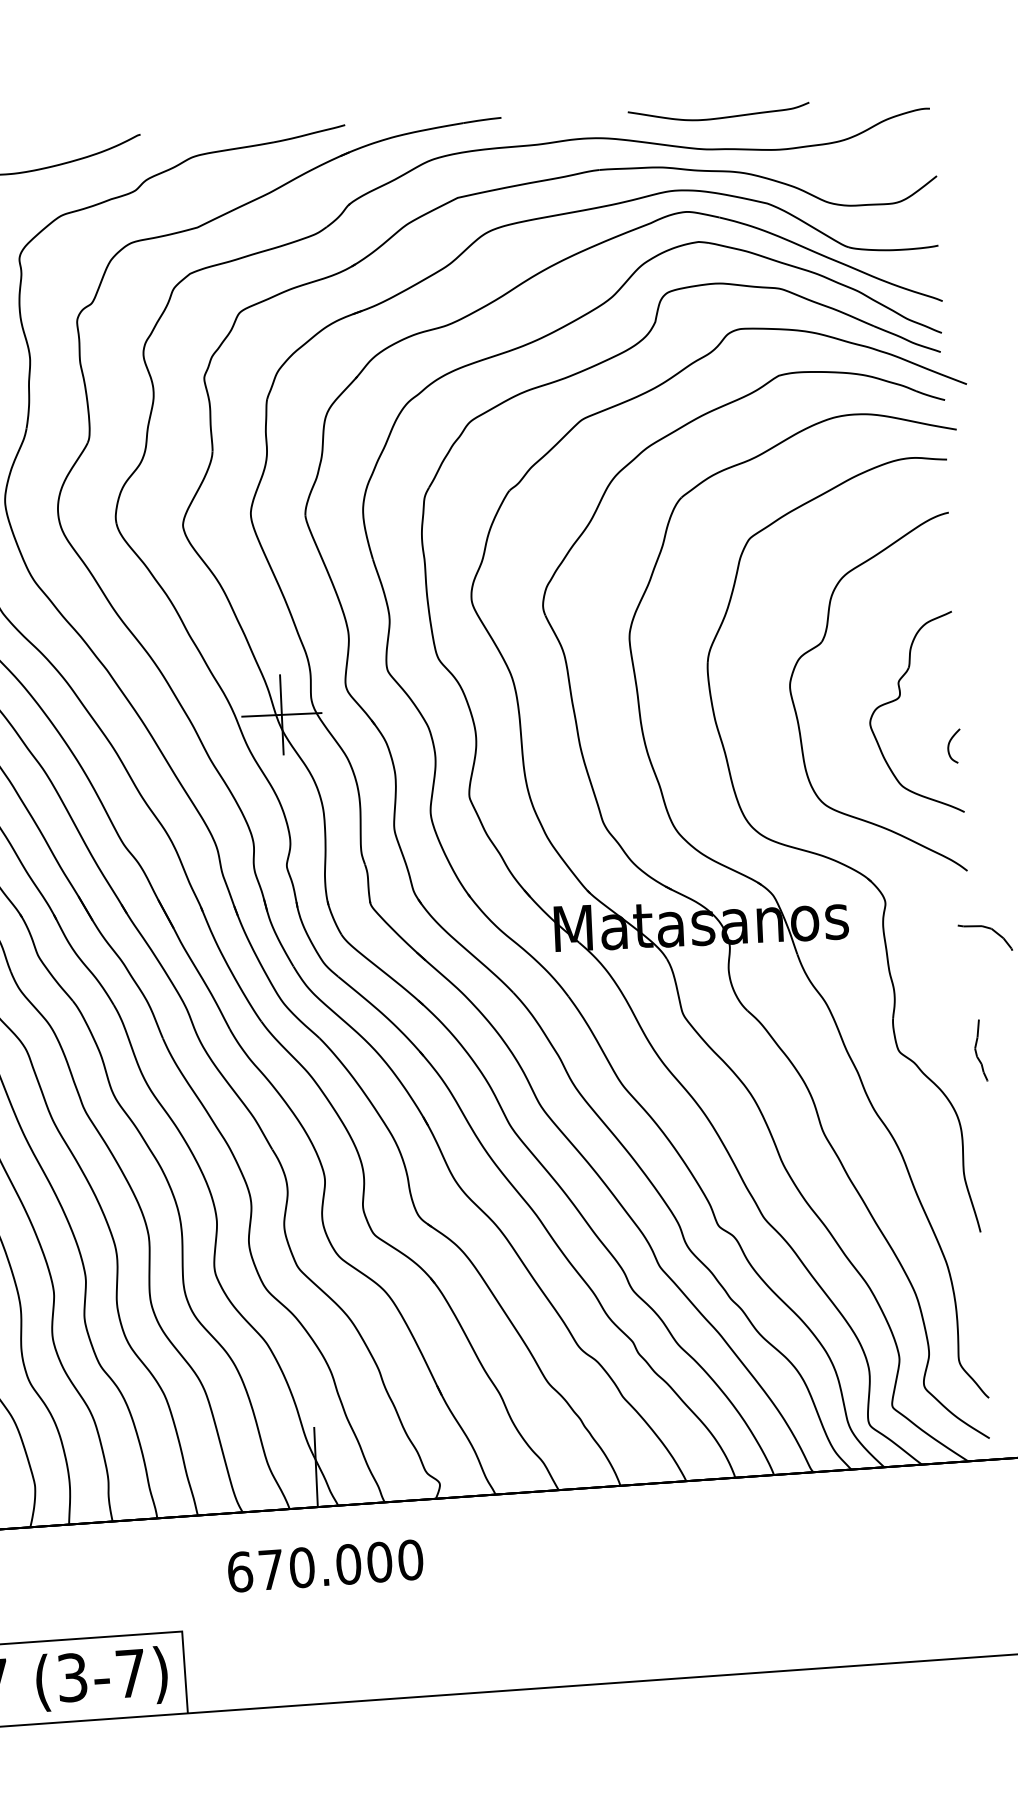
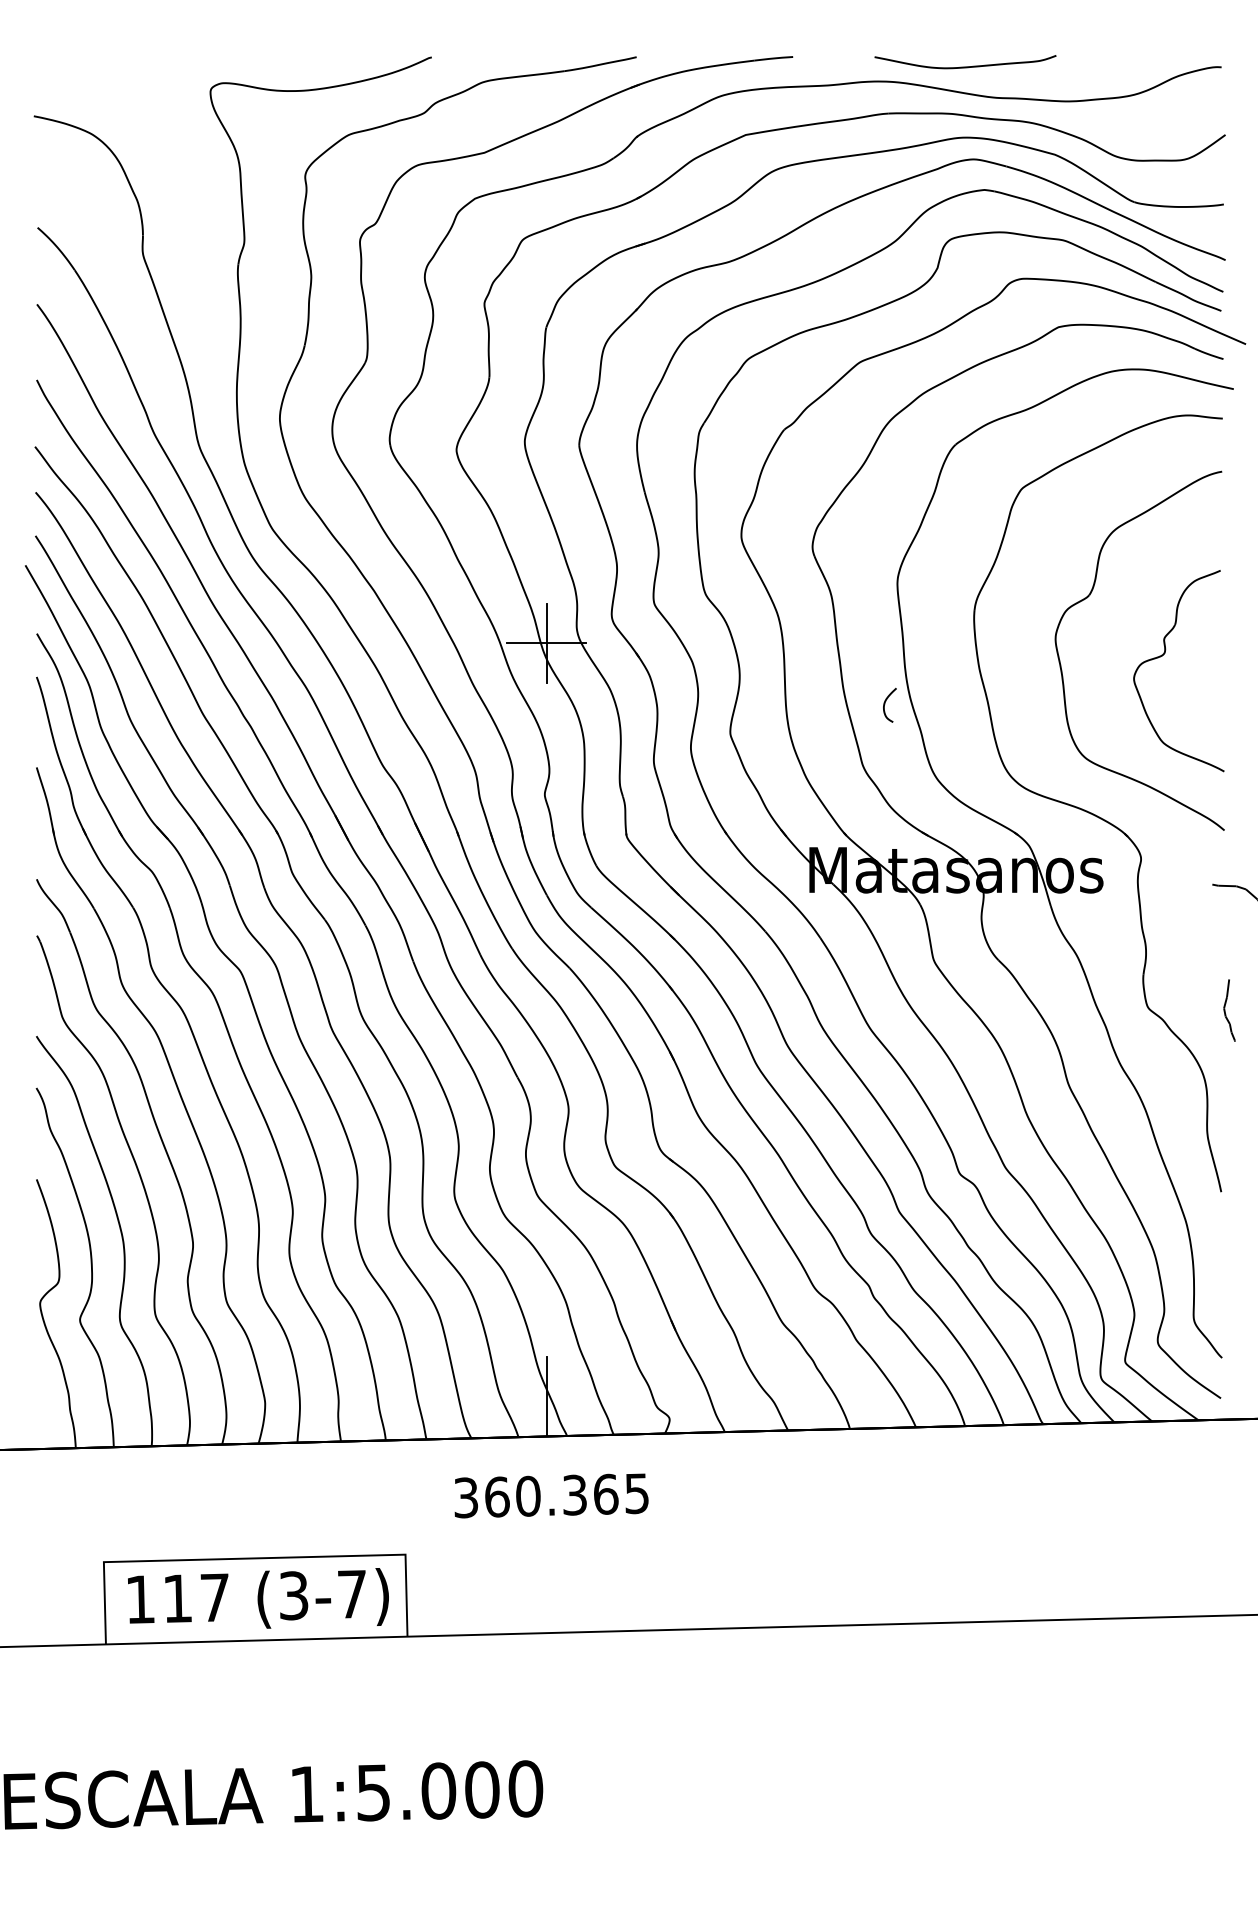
curve: (719, 117) -> (965, 66), moved
curve: (949, 745) -> (885, 704), moved
text: (325, 1565) -> (551, 1495), 670.000 -> 360.365

